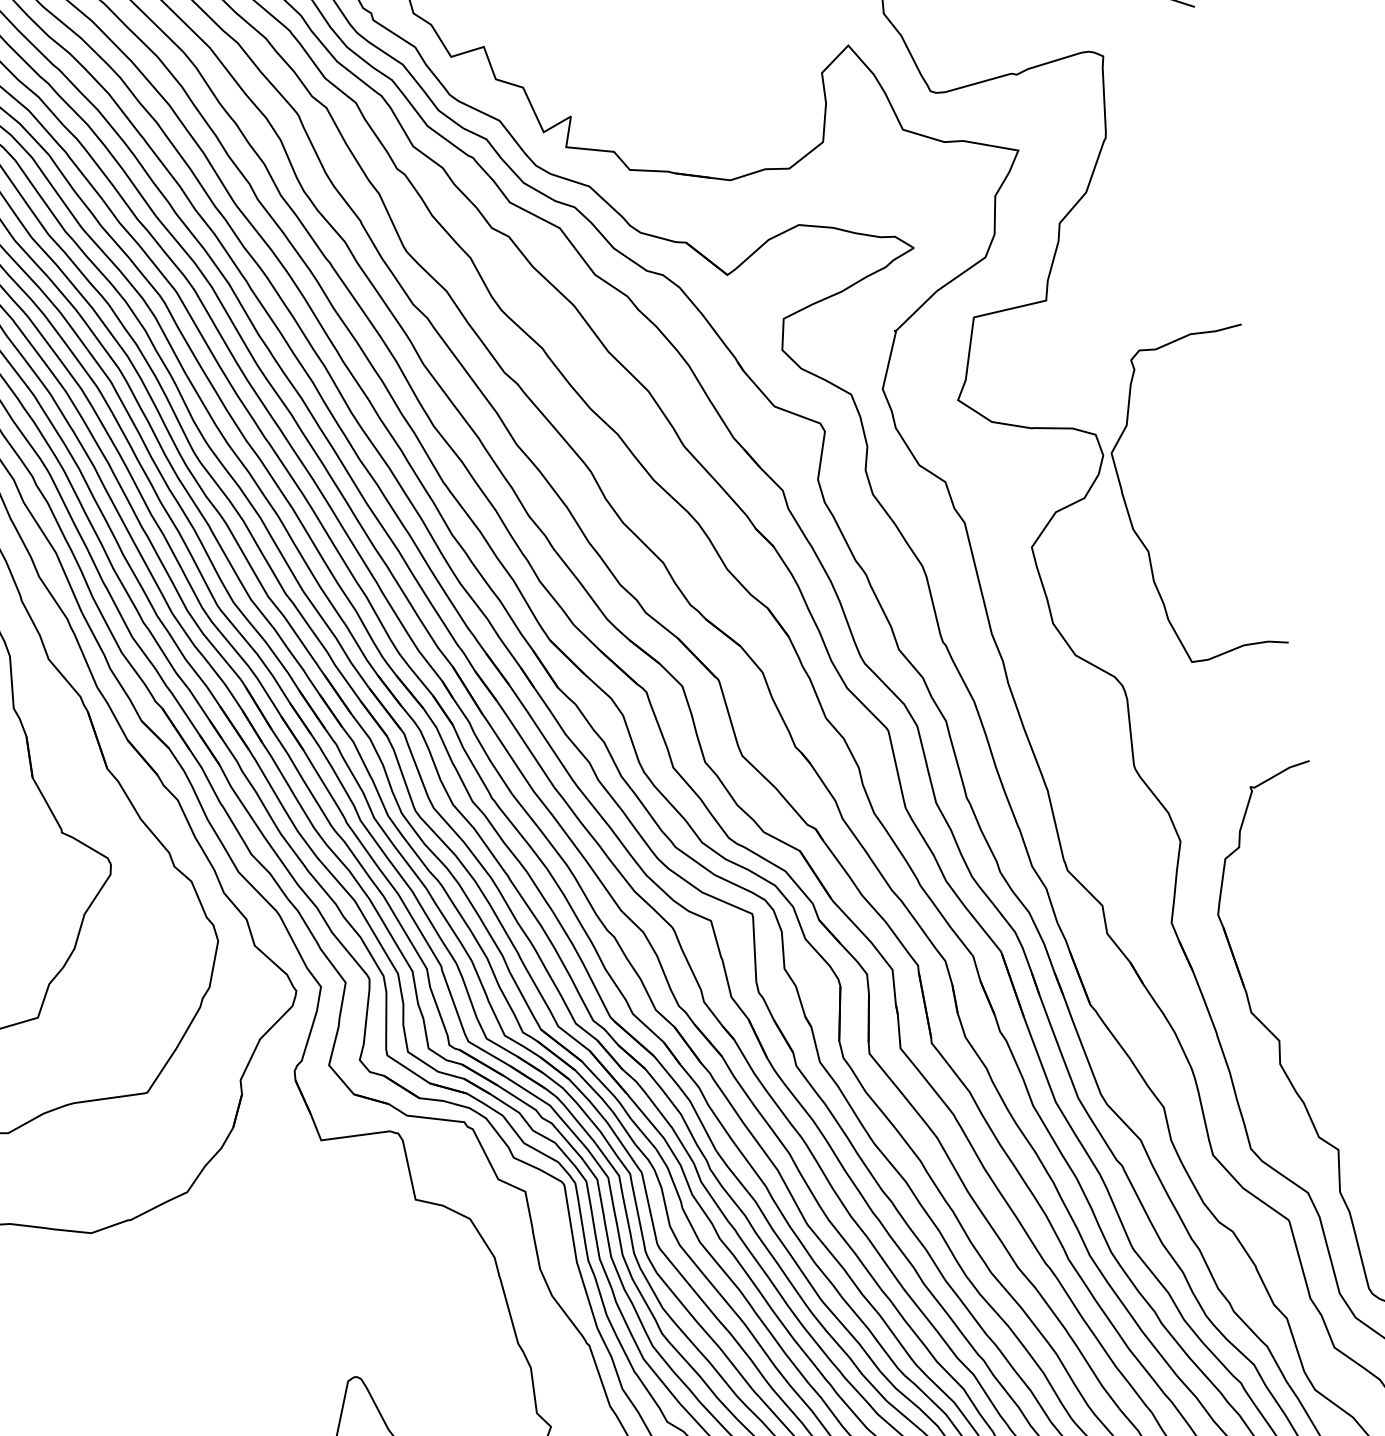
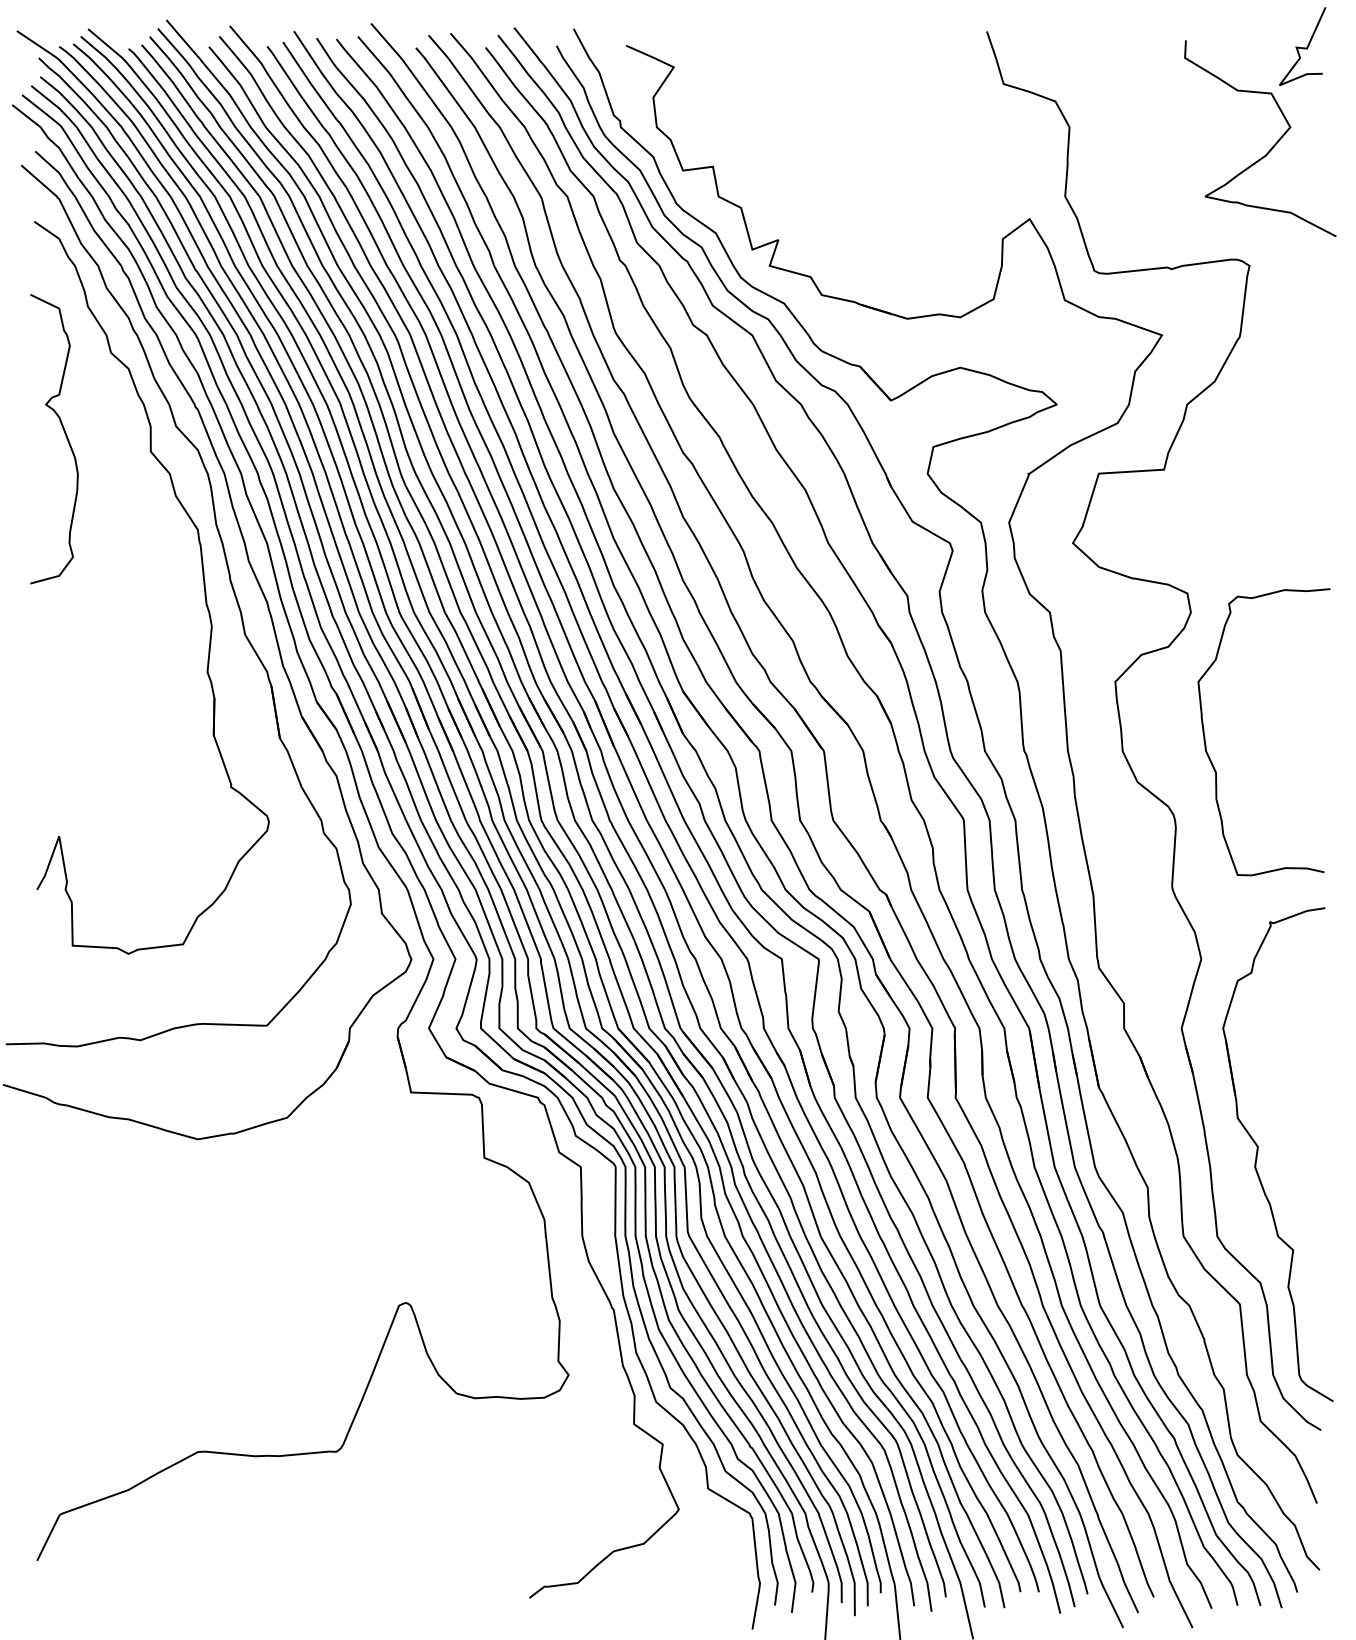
curve: (1129, 513) -> (1205, 736), moved

